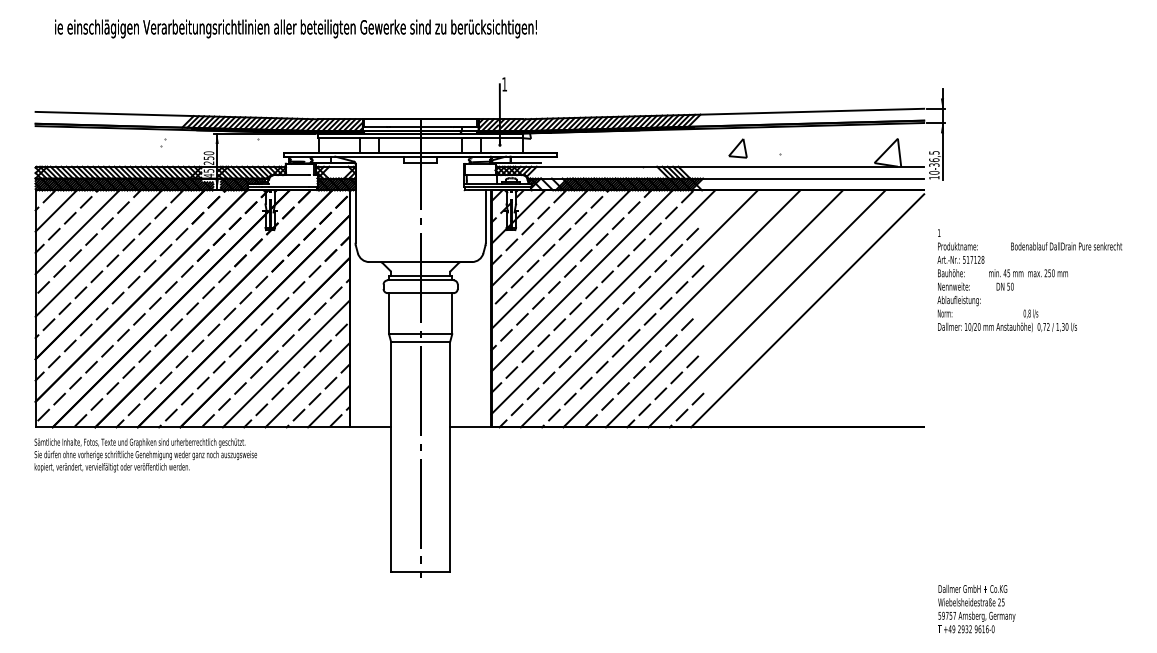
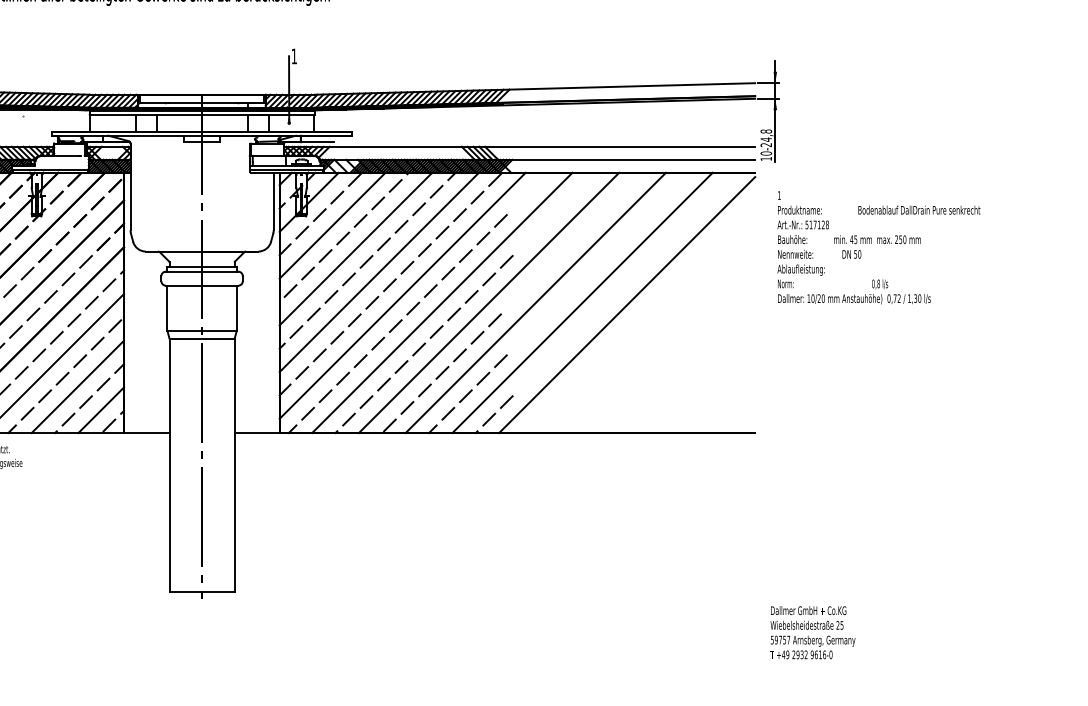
hatch: (711, 149) -> (521, 127), removed
text: (934, 158) -> (766, 137), 10-36,5 -> 10-24,8
text: (1029, 280) -> (878, 247), moved

